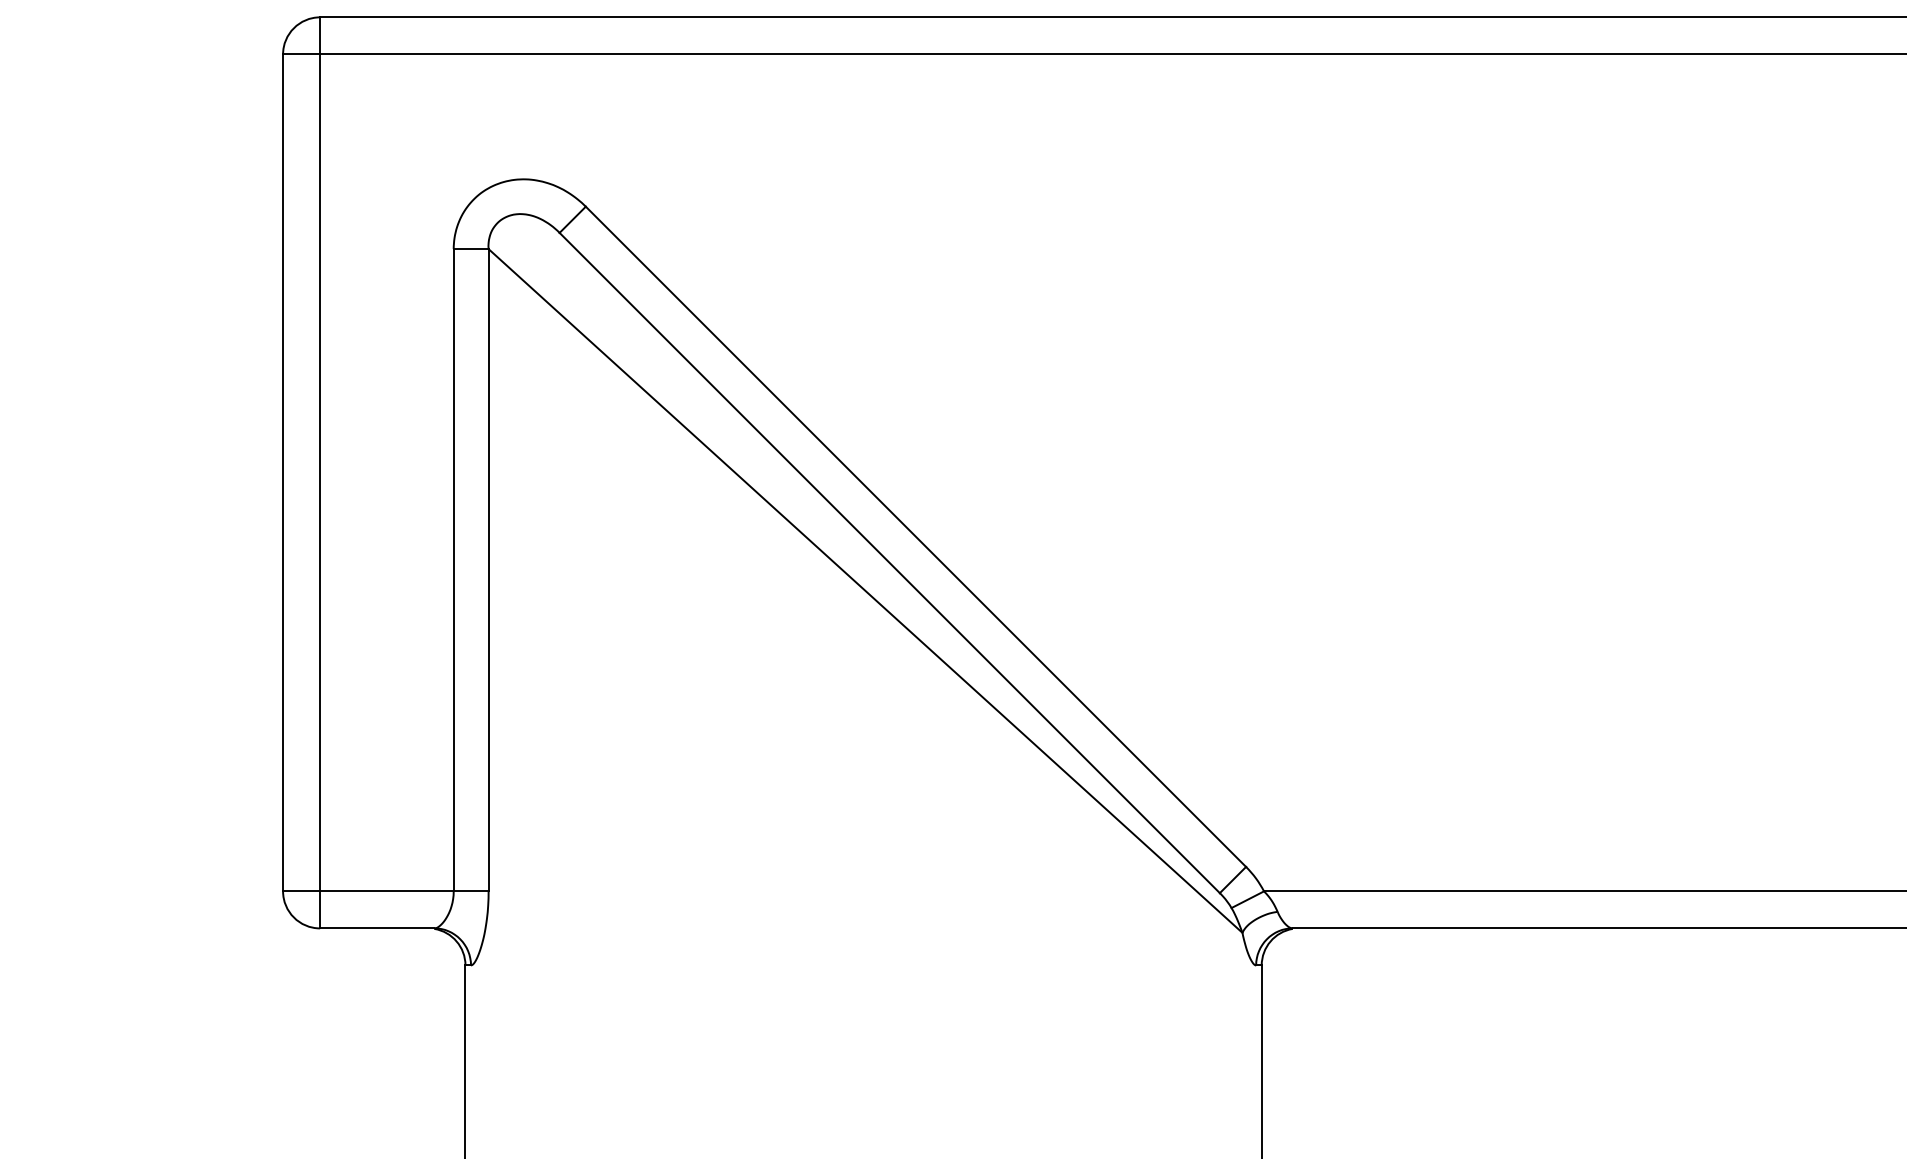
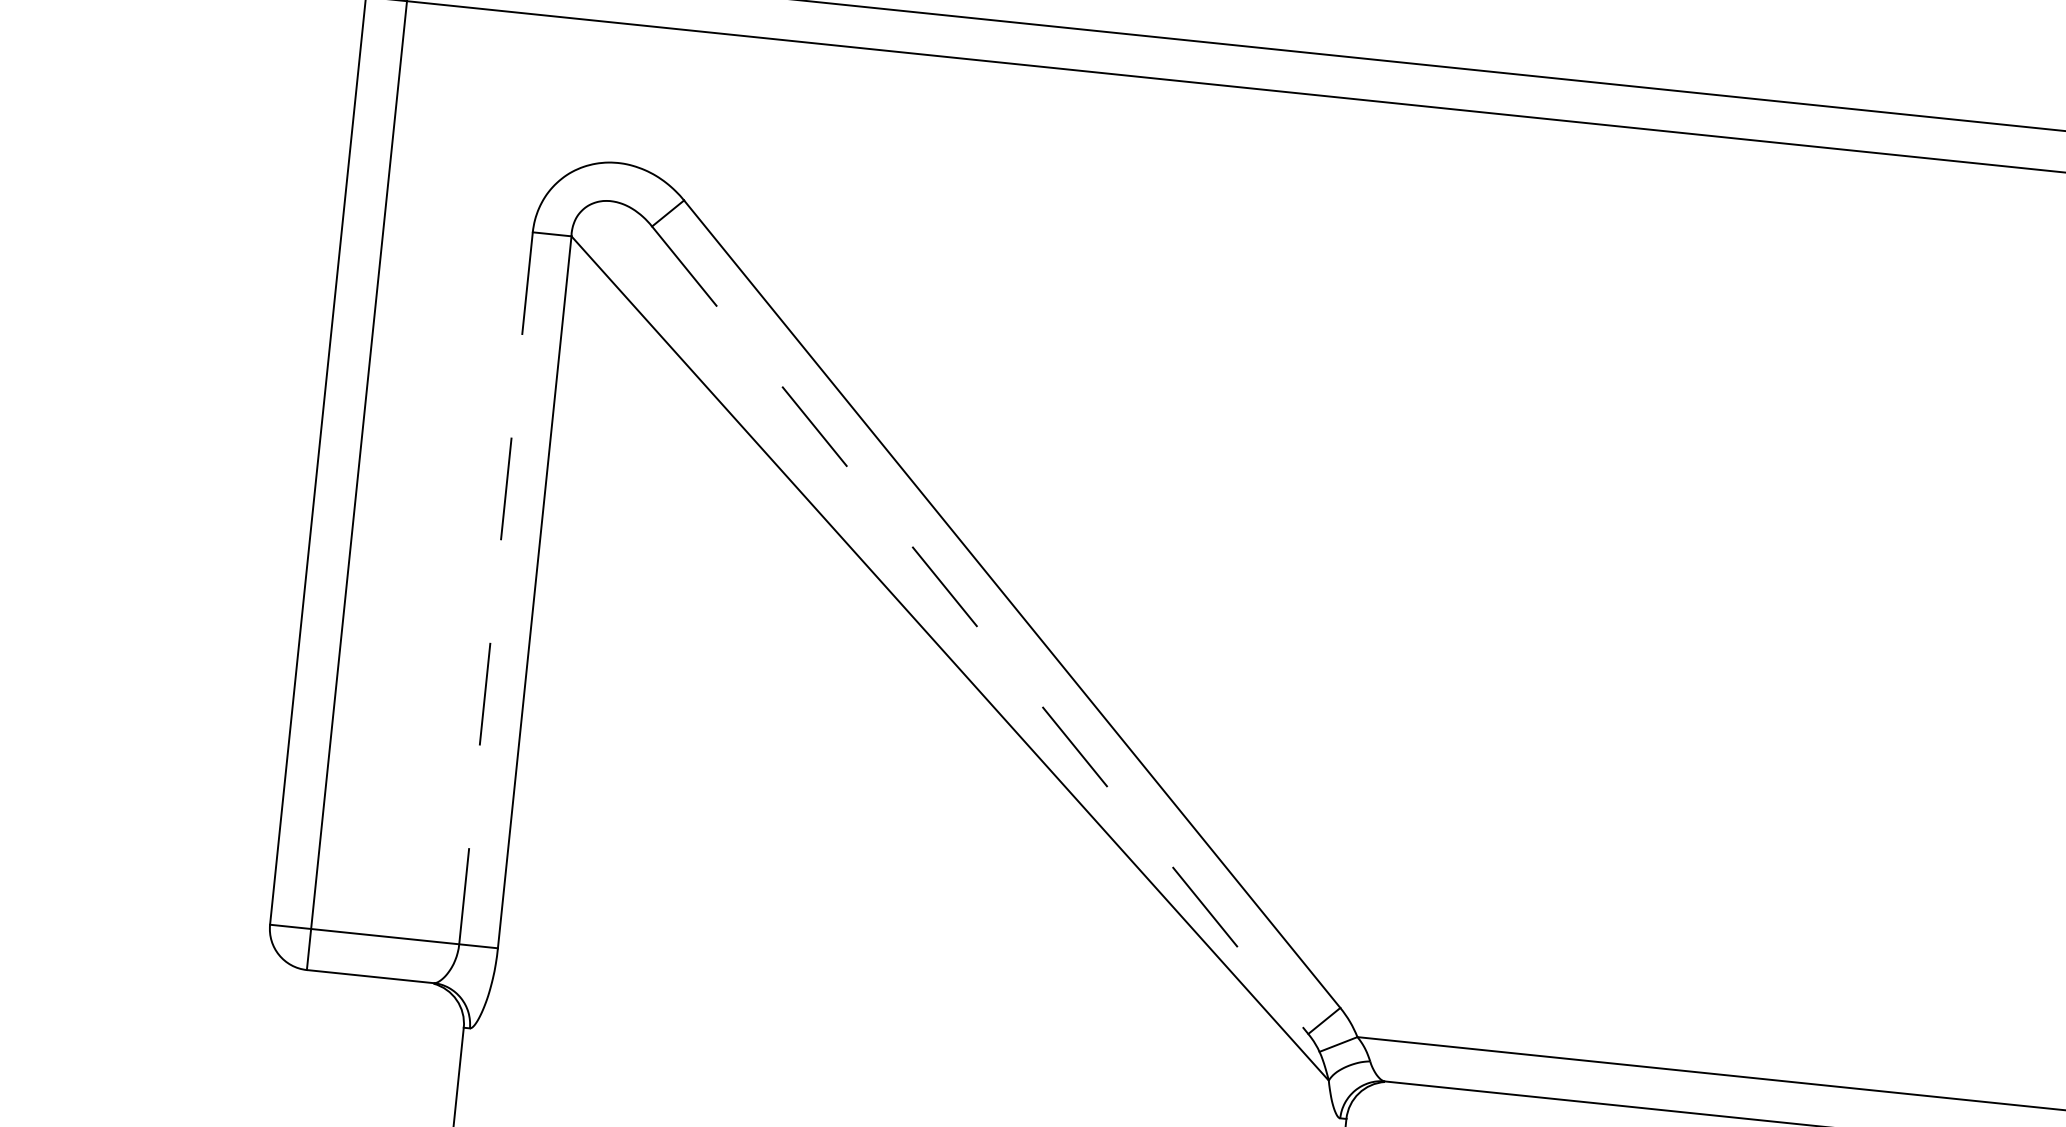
line: (889, 563) -> (979, 630), solid -> dashed
line: (453, 570) -> (495, 588), solid -> dashed

